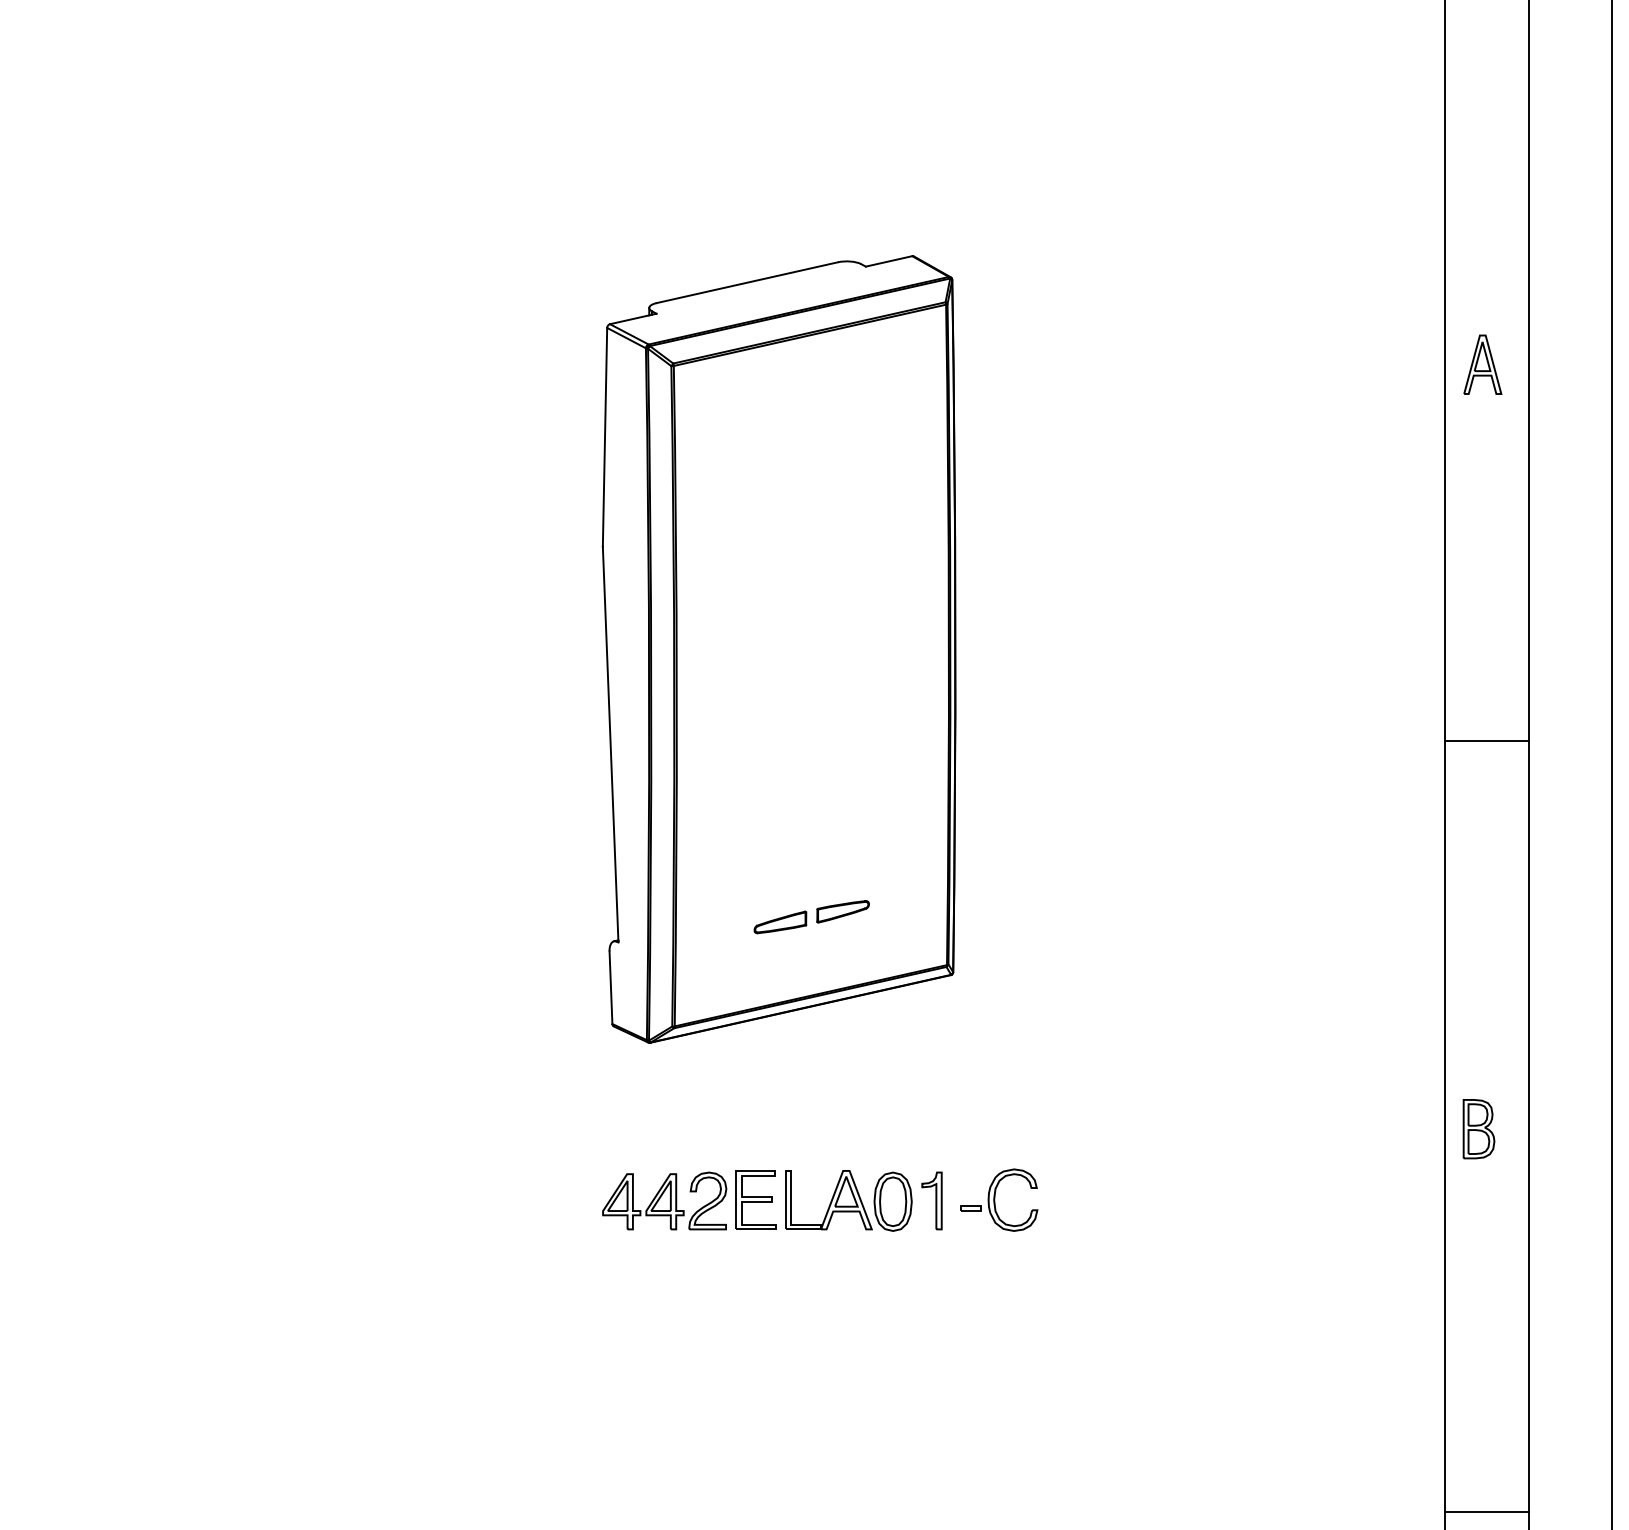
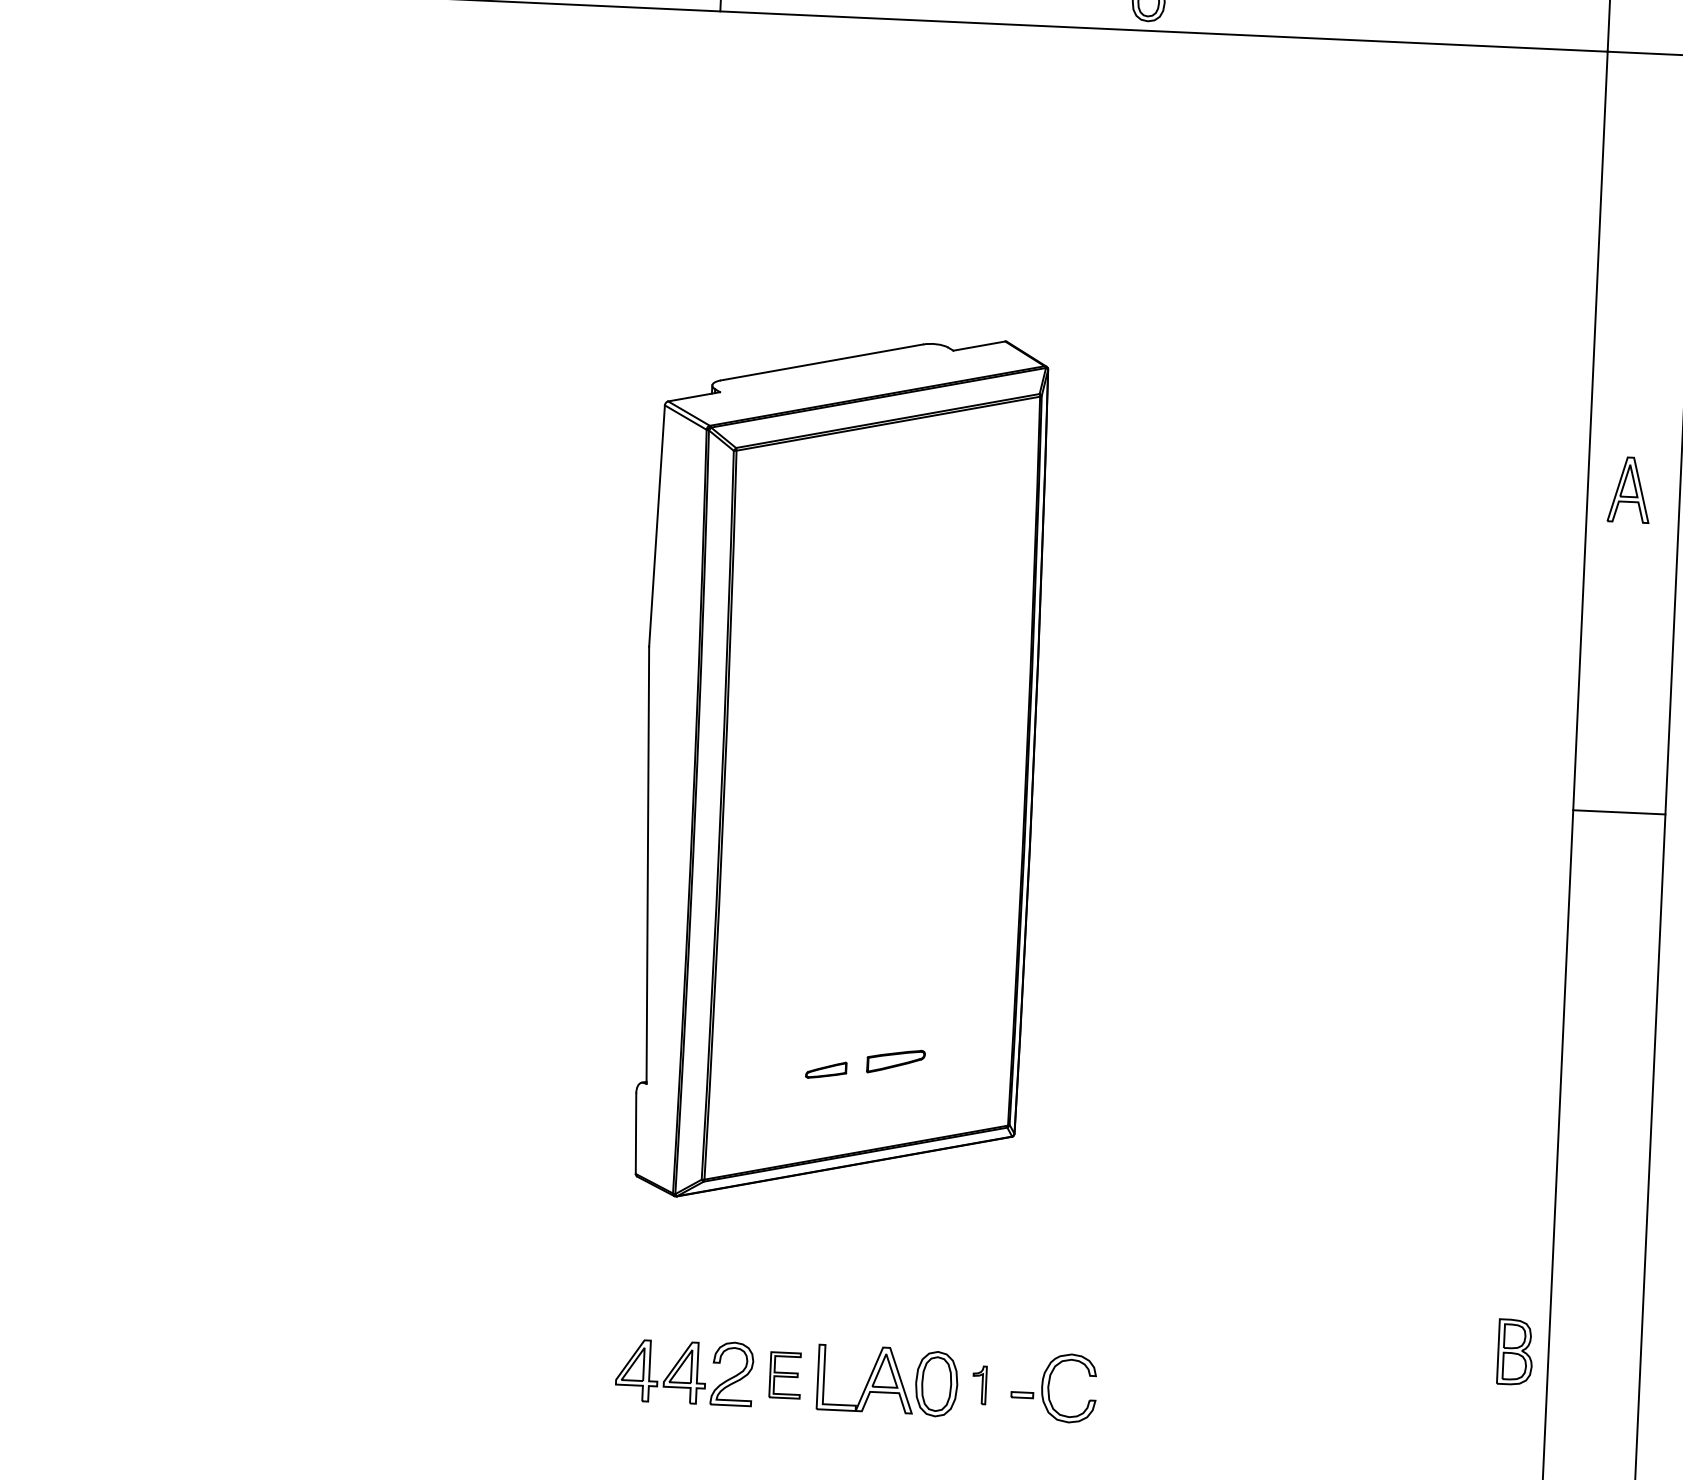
line: (1486, 740) -> (1618, 812), moved
part: (780, 922) -> (826, 1070), size x0.7
part: (1478, 1129) -> (1514, 1352), moved
part: (755, 1199) -> (784, 1374), size x0.7
part: (931, 1200) -> (979, 1384), size x0.6

